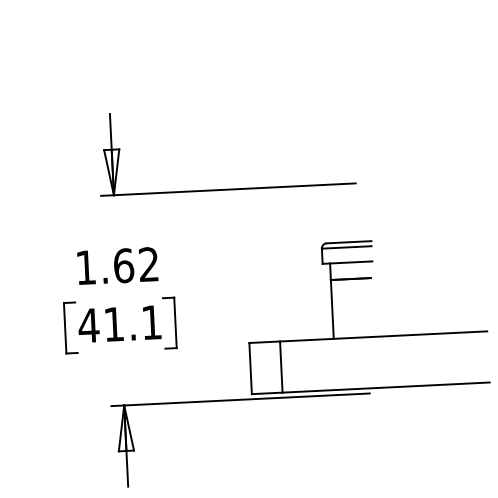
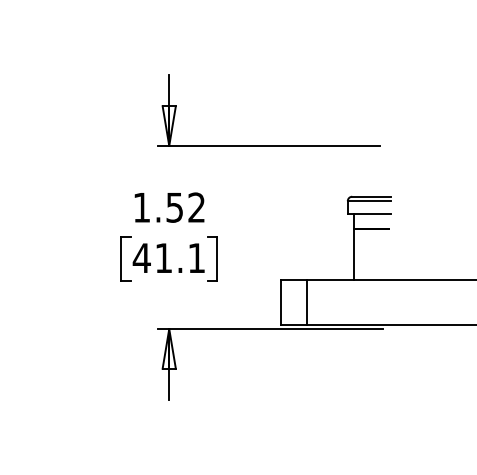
text: (123, 265) -> (174, 207), 1.62 -> 1.52

